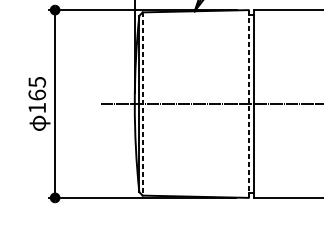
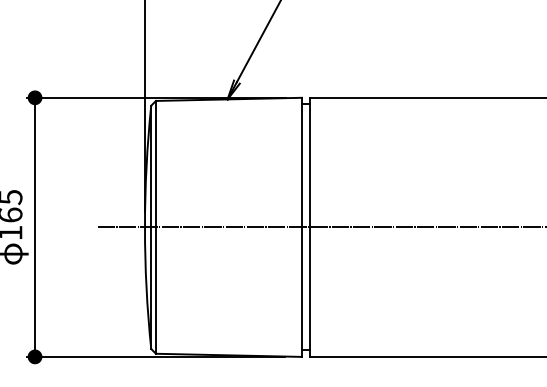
line: (142, 104) -> (155, 227), dashed -> solid
line: (248, 104) -> (302, 227), dashed -> solid

